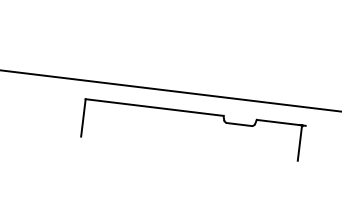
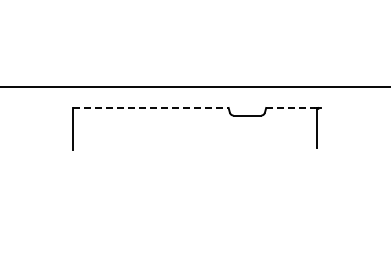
line: (154, 107) -> (150, 108), solid -> dashed
line: (279, 123) -> (291, 108), solid -> dashed

